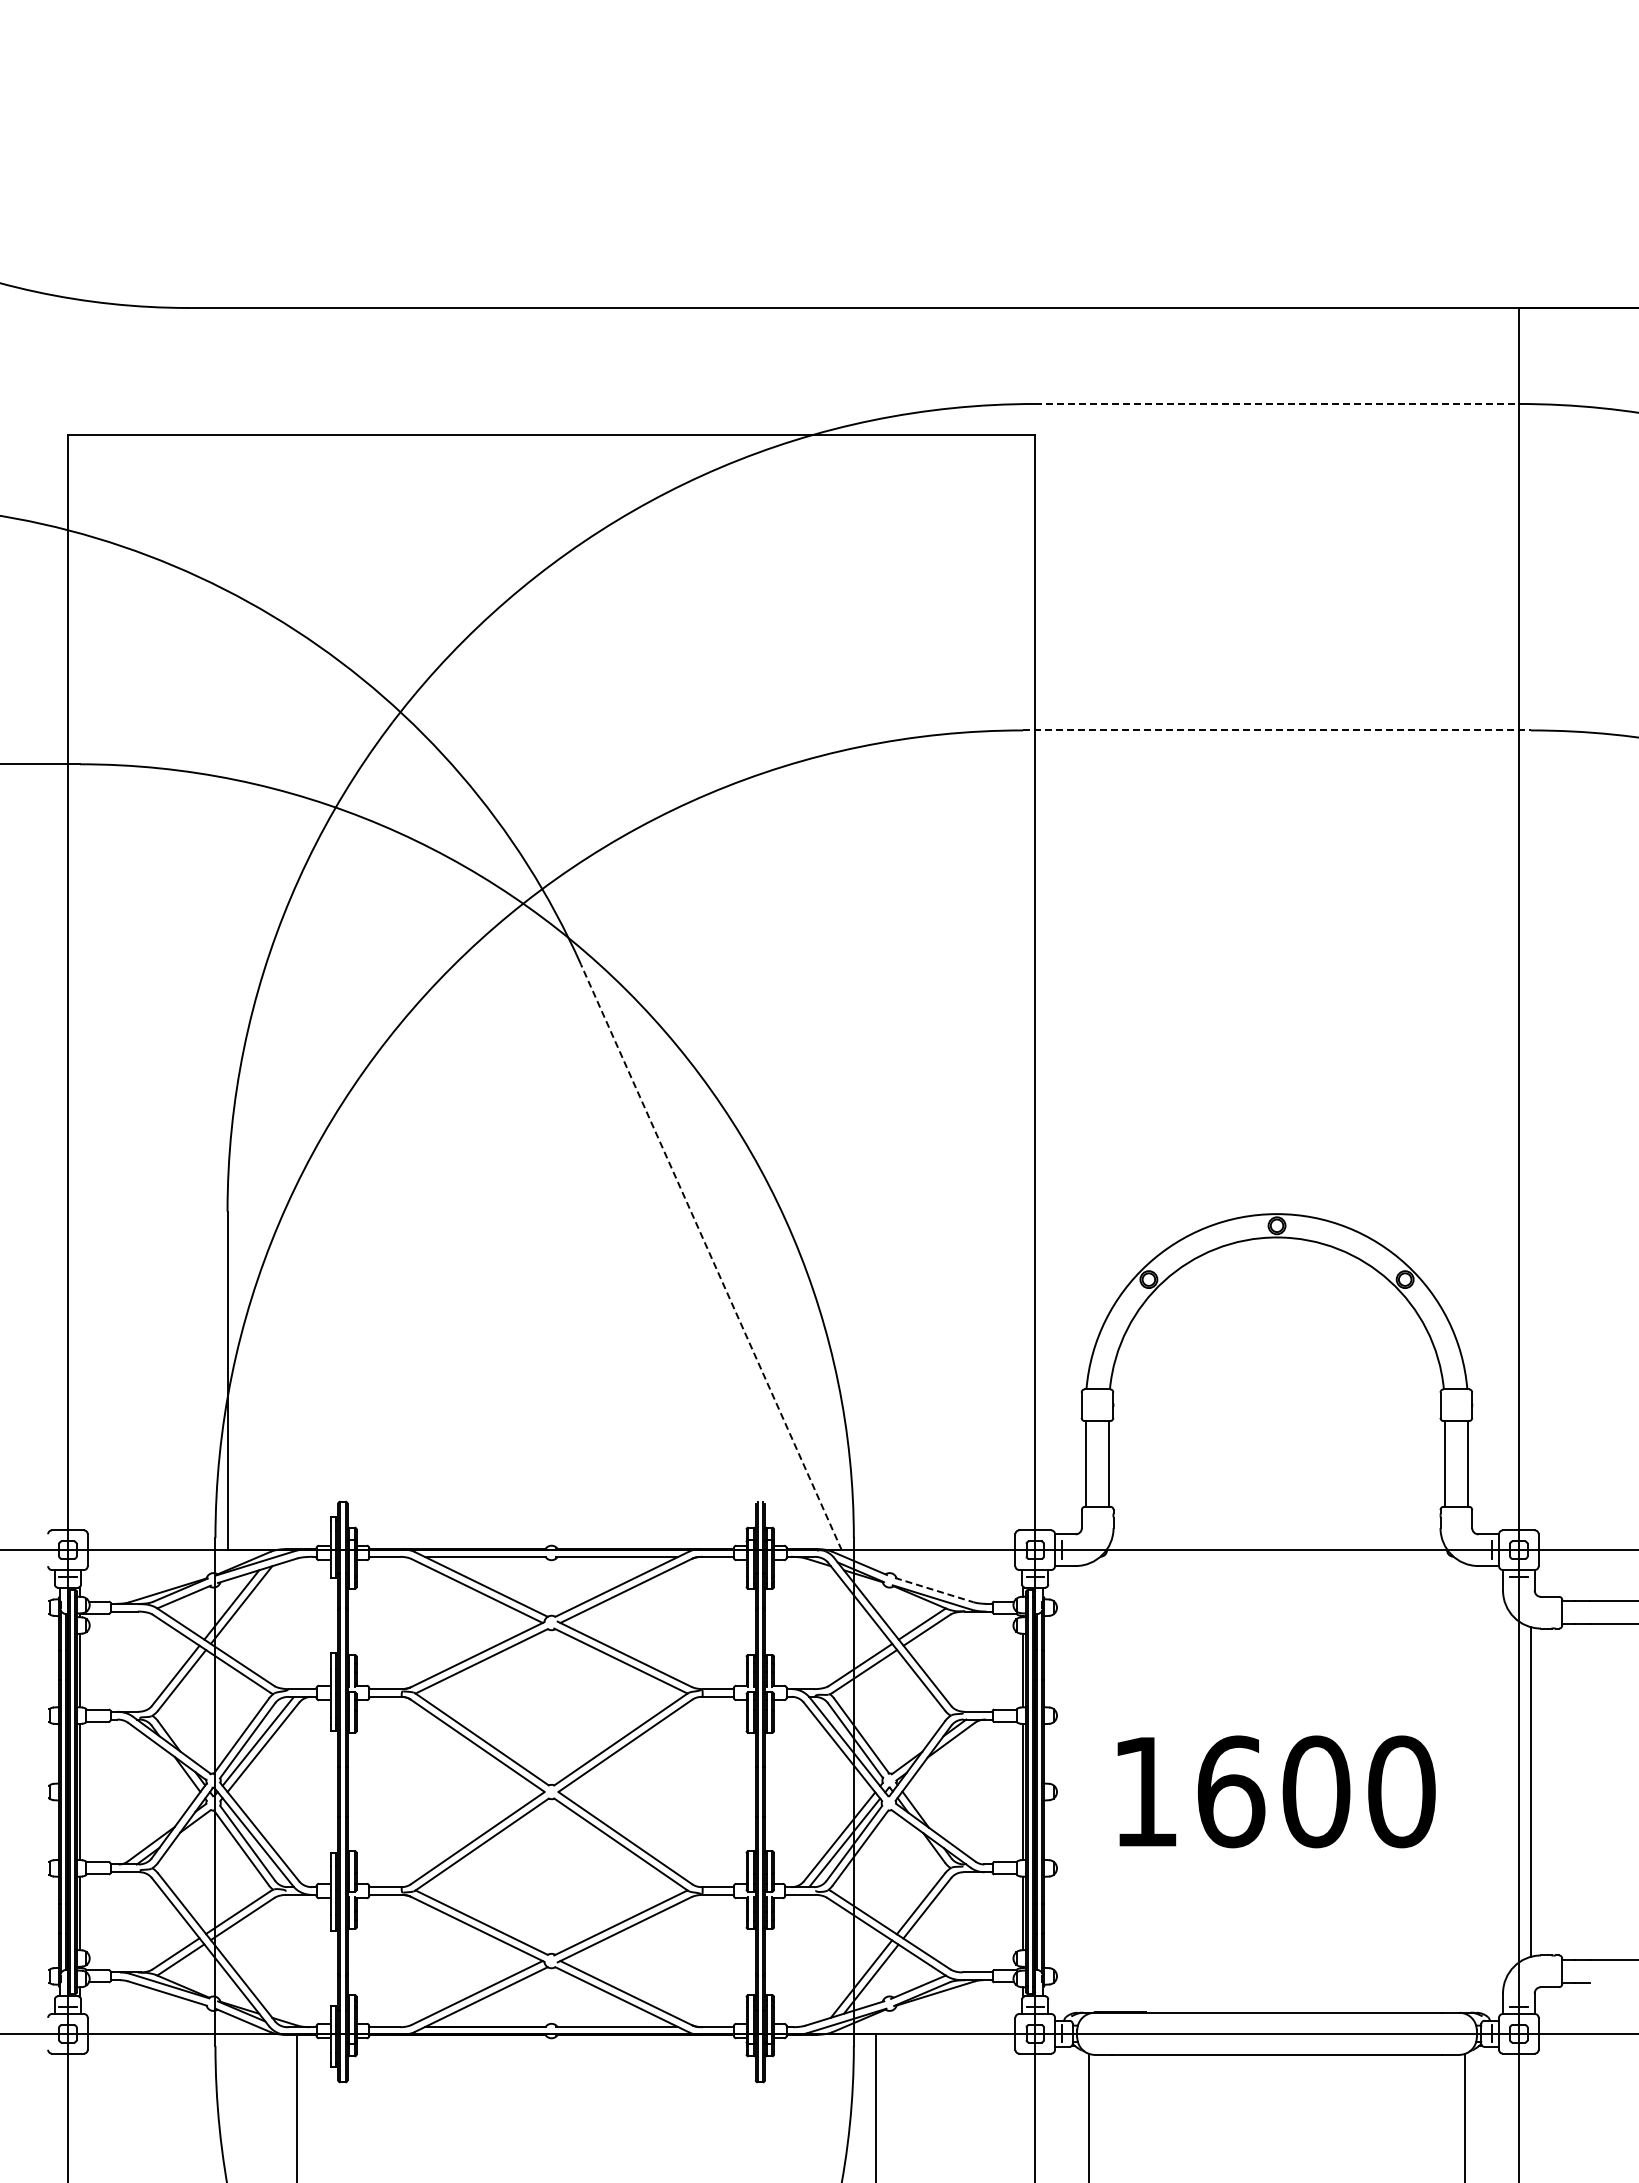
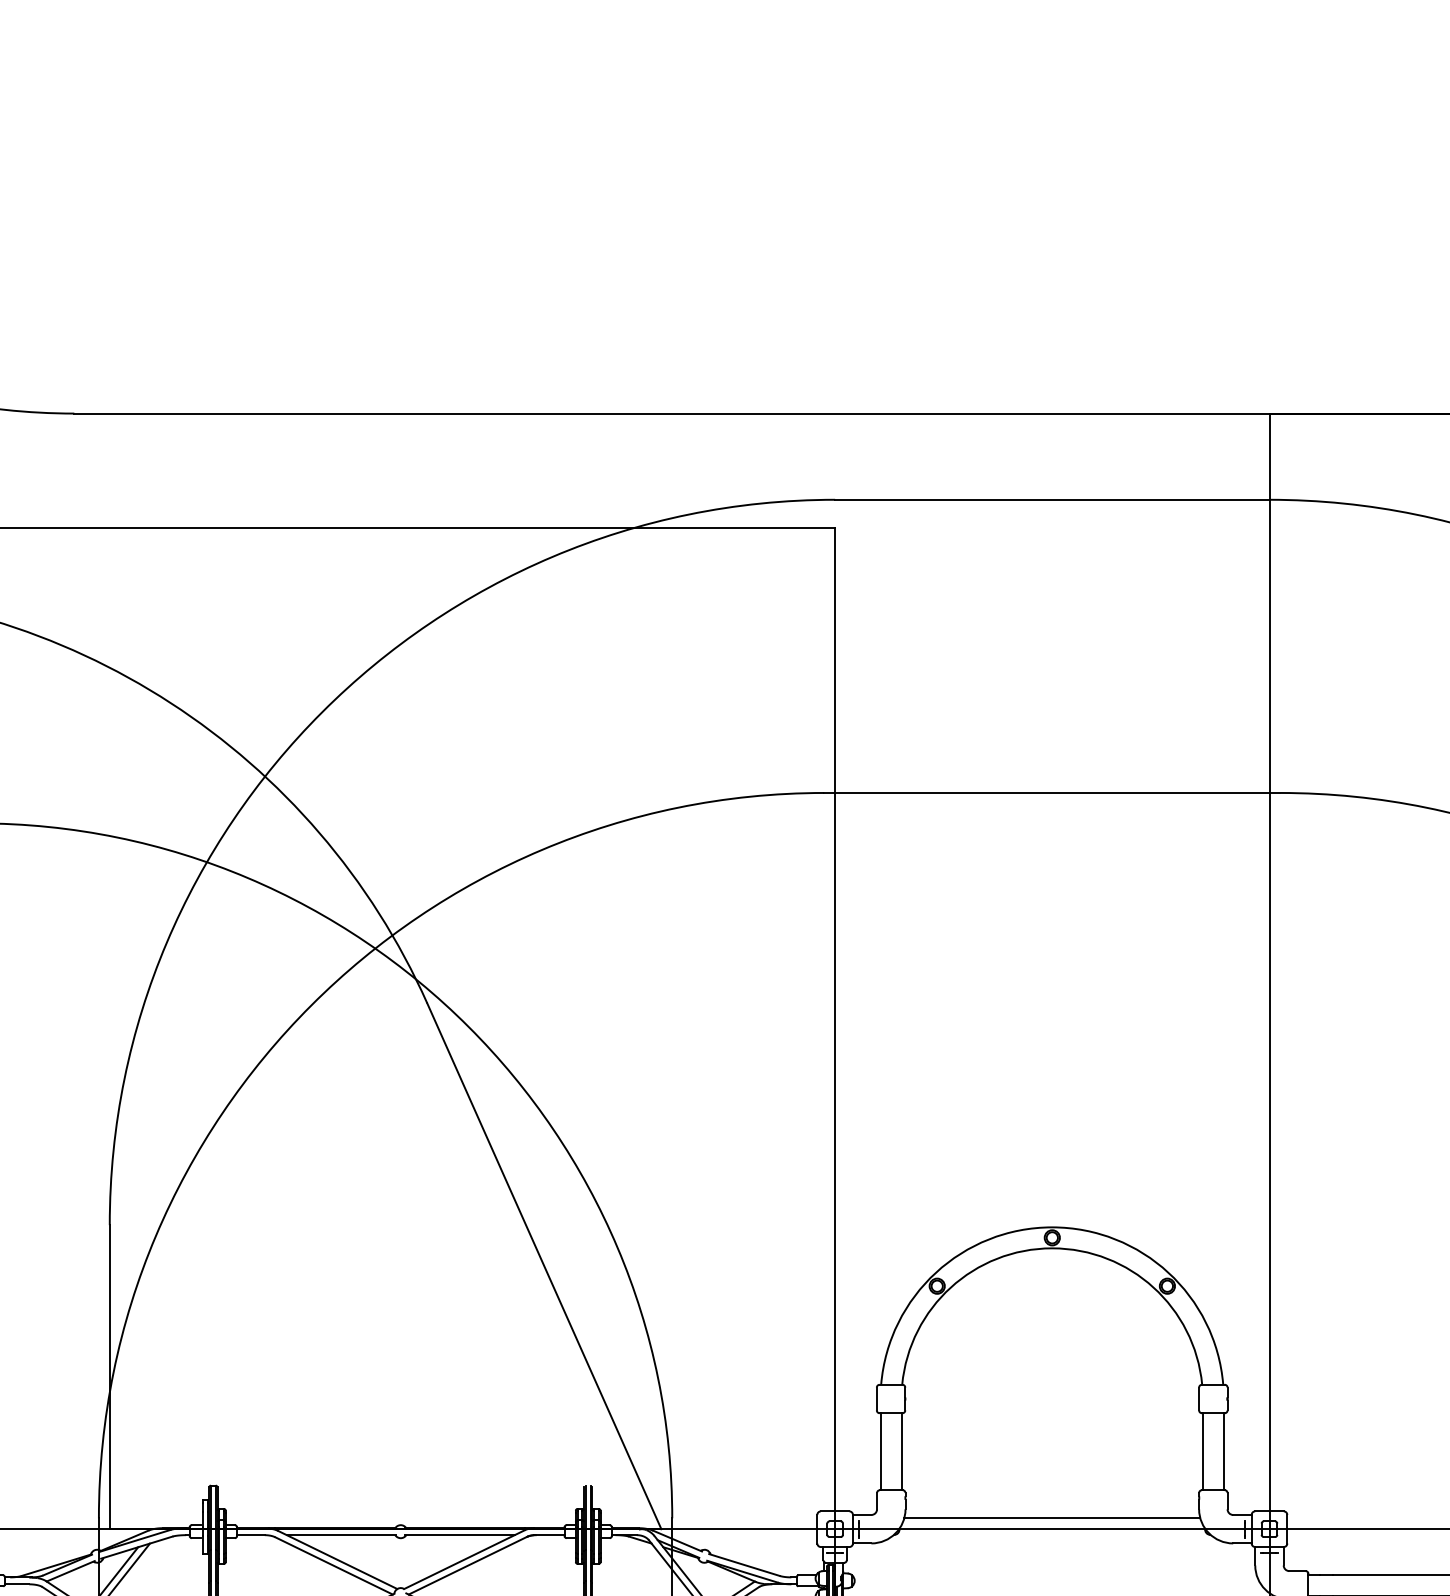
line: (1277, 403) -> (1052, 499), dashed -> solid
line: (1277, 730) -> (1052, 793), dashed -> solid
line: (711, 1256) -> (544, 1265), dashed -> solid
line: (1276, 1538) -> (1051, 1518), added
line: (934, 1590) -> (744, 1565), dashed -> solid

